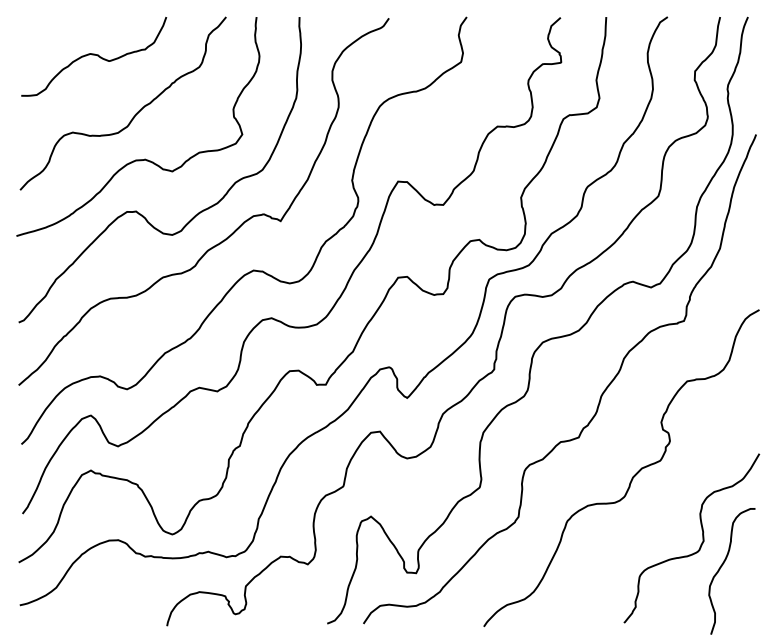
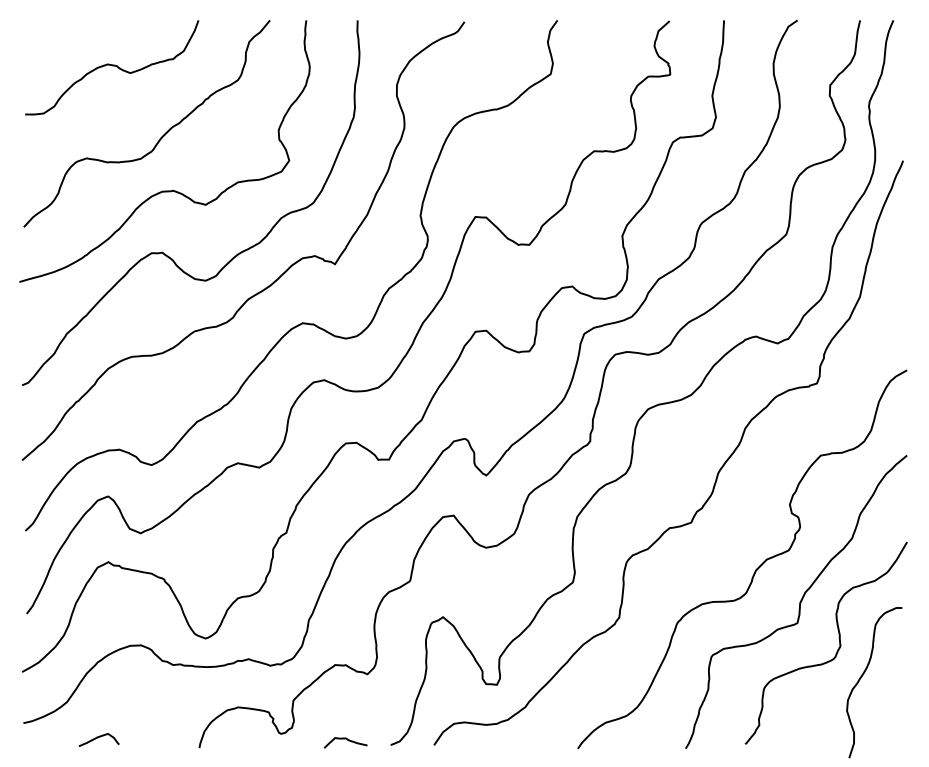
curve: (669, 503) -> (799, 601), added
curve: (83, 617) -> (99, 737), added
curve: (290, 619) -> (346, 740), added

